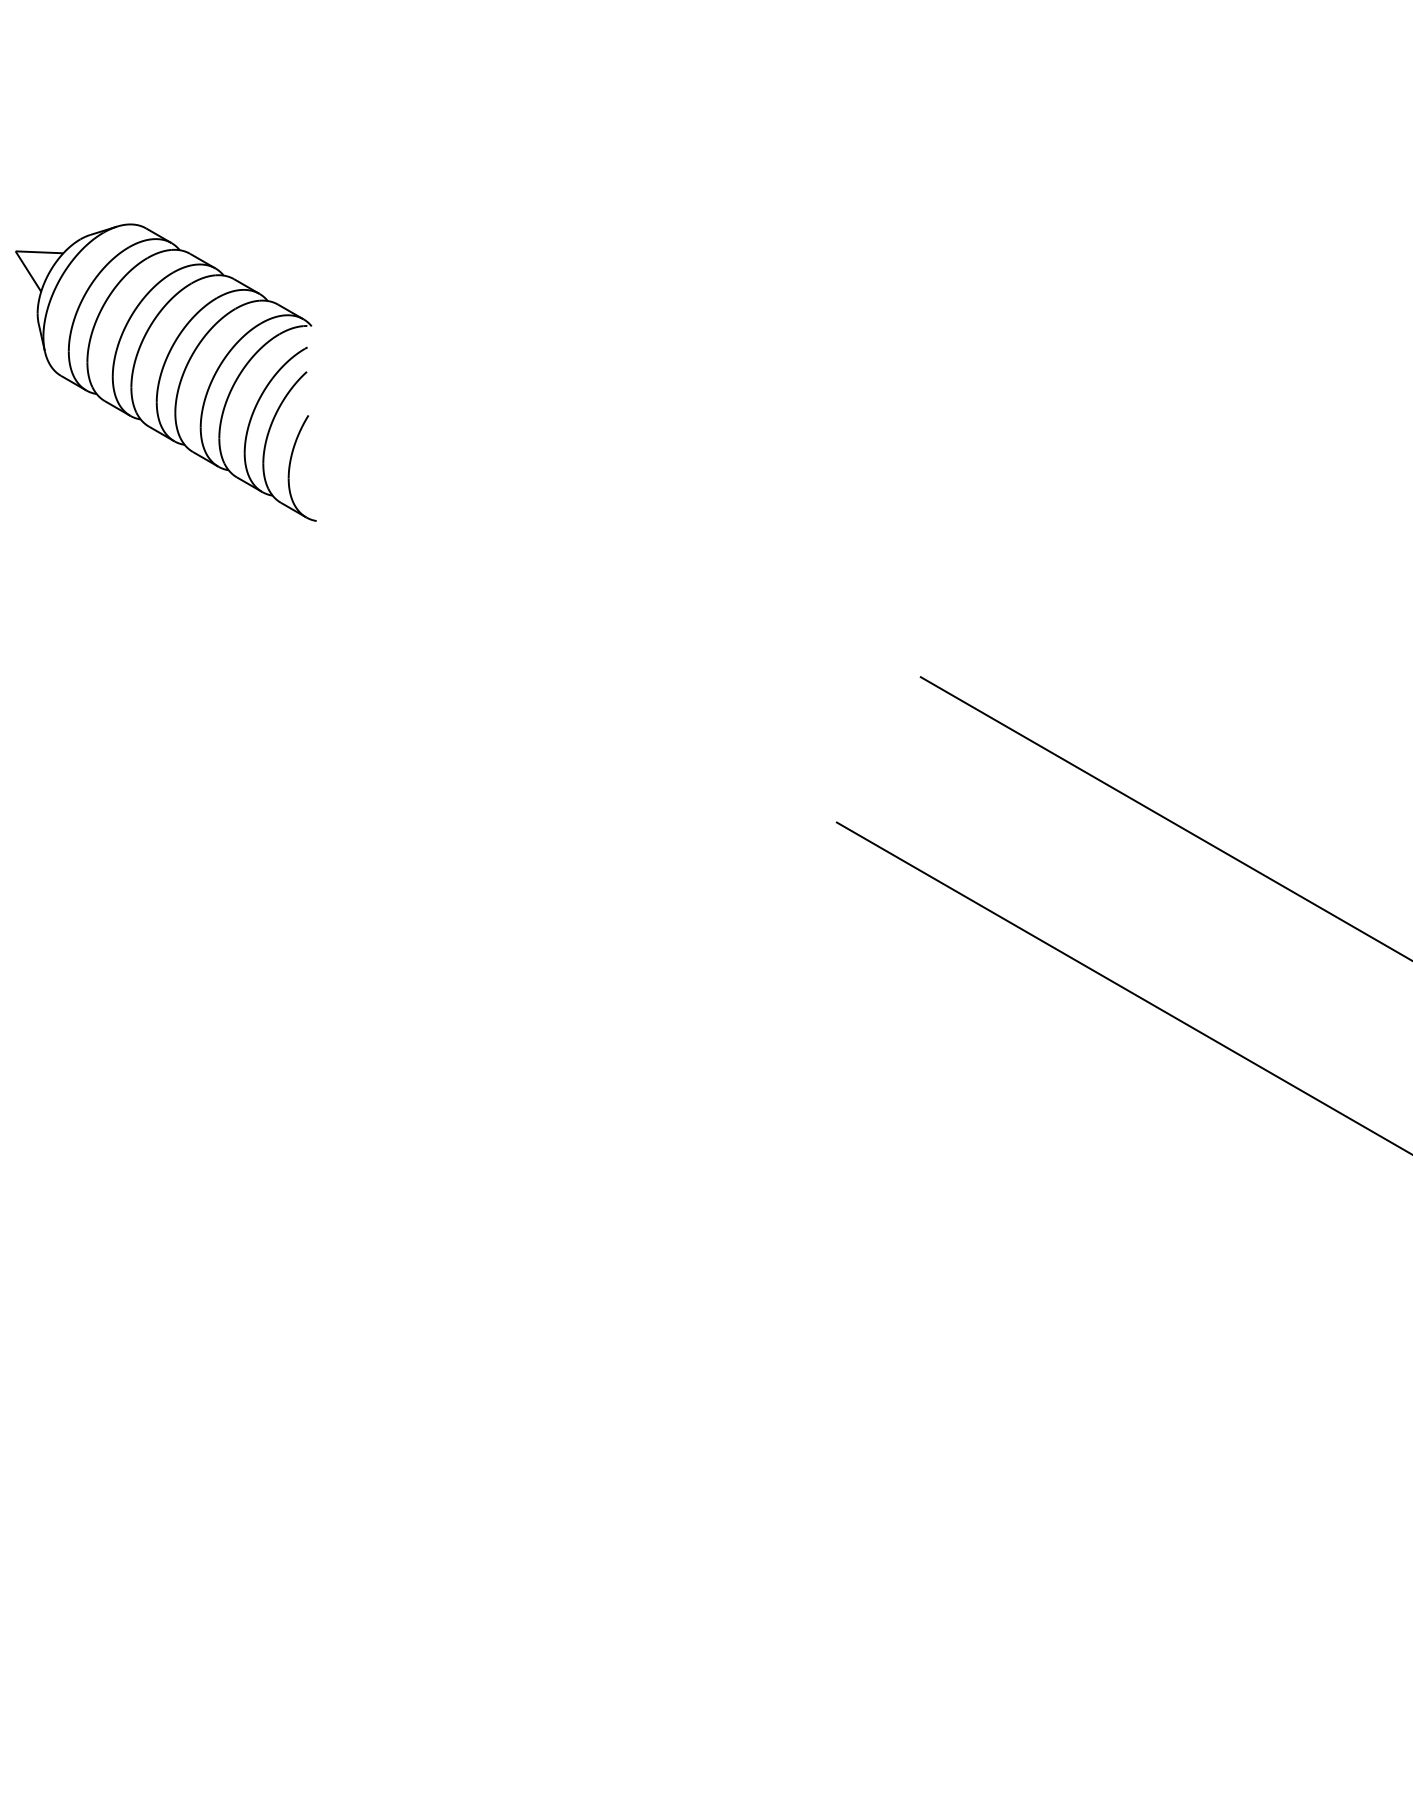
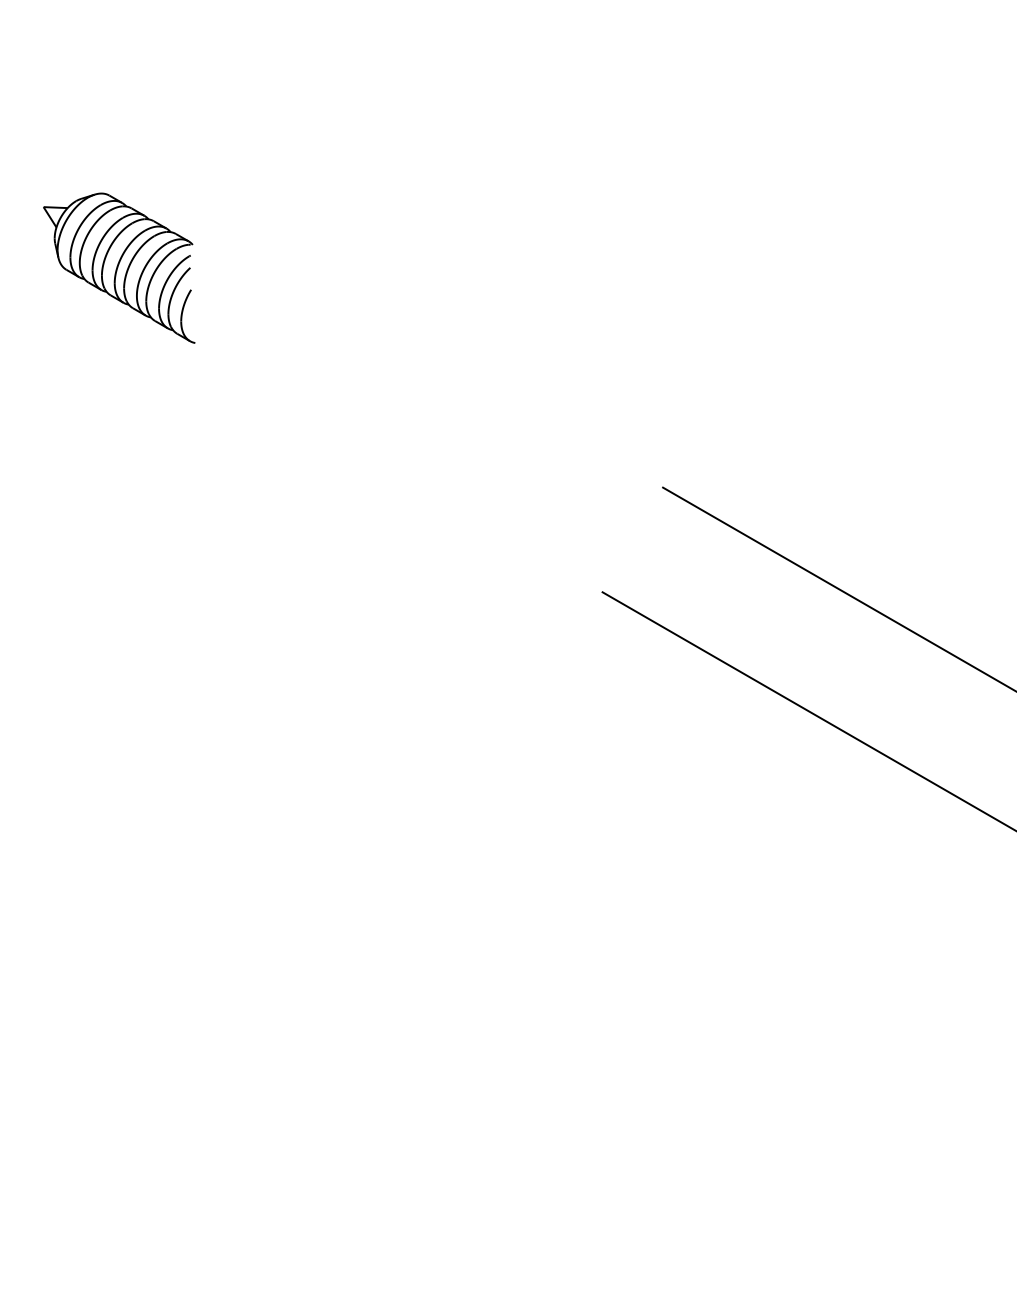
part: (165, 372) -> (119, 268), size x0.7

